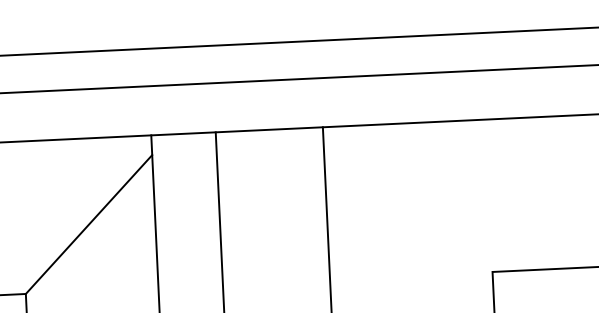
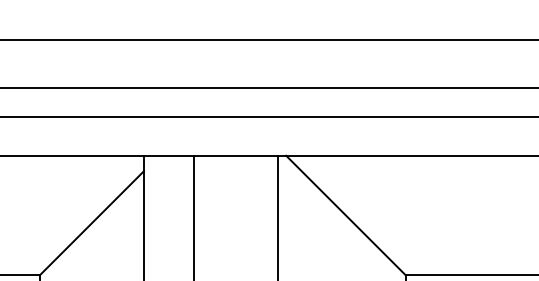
line: (412, 199) -> (345, 215), added

